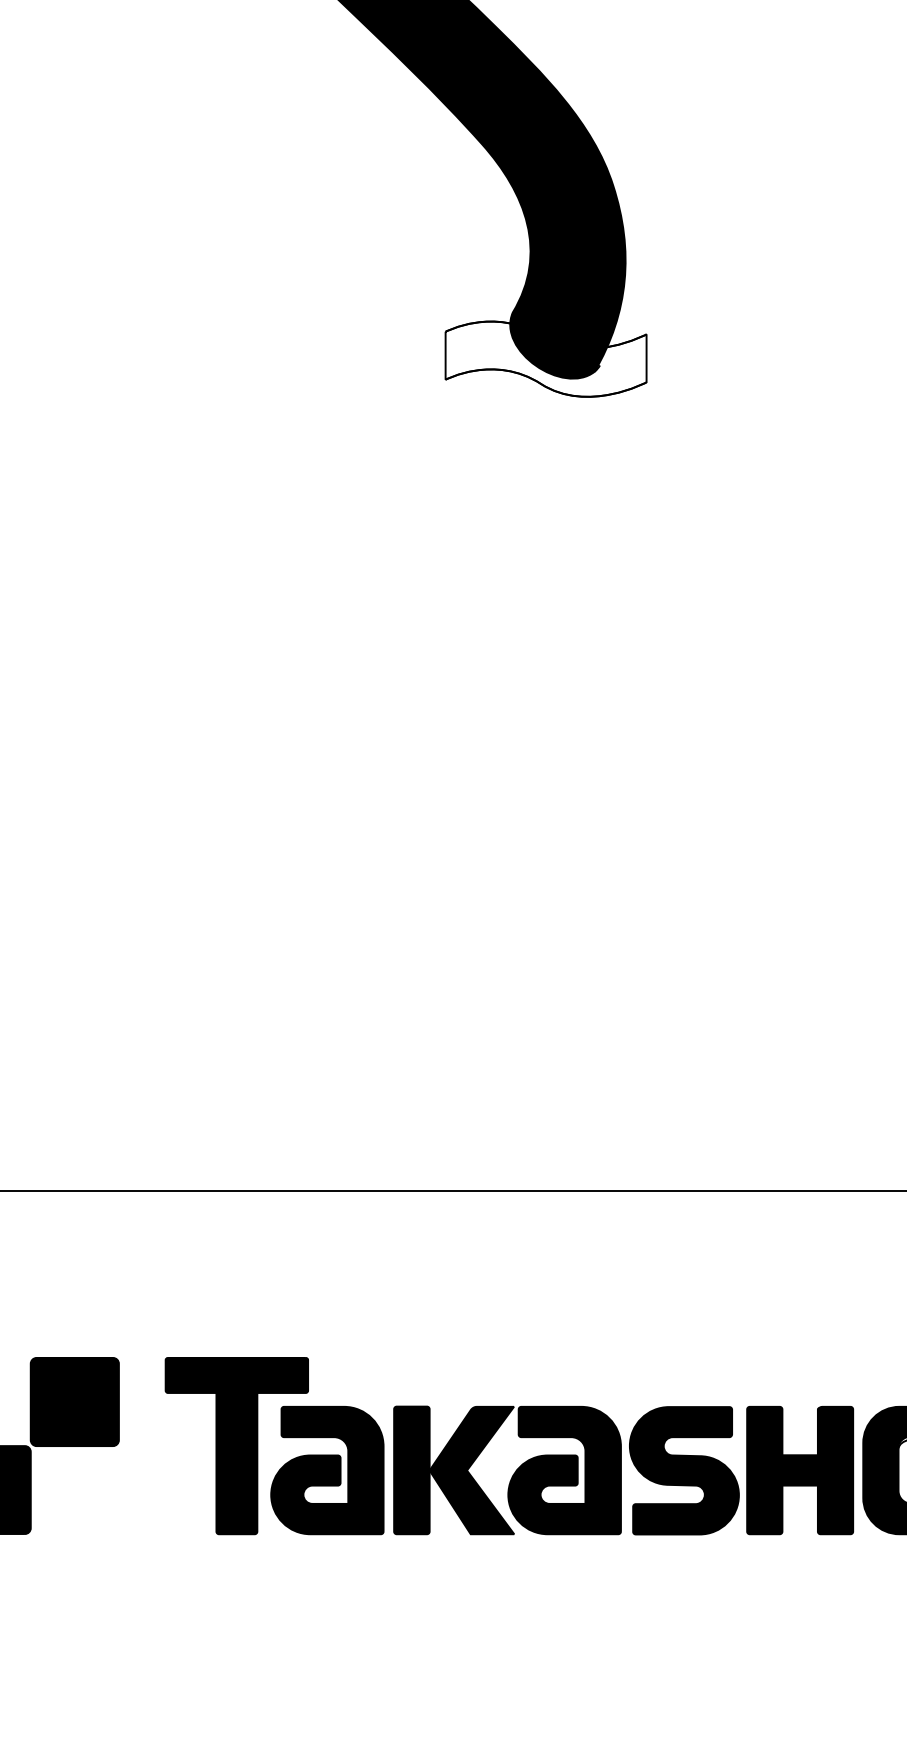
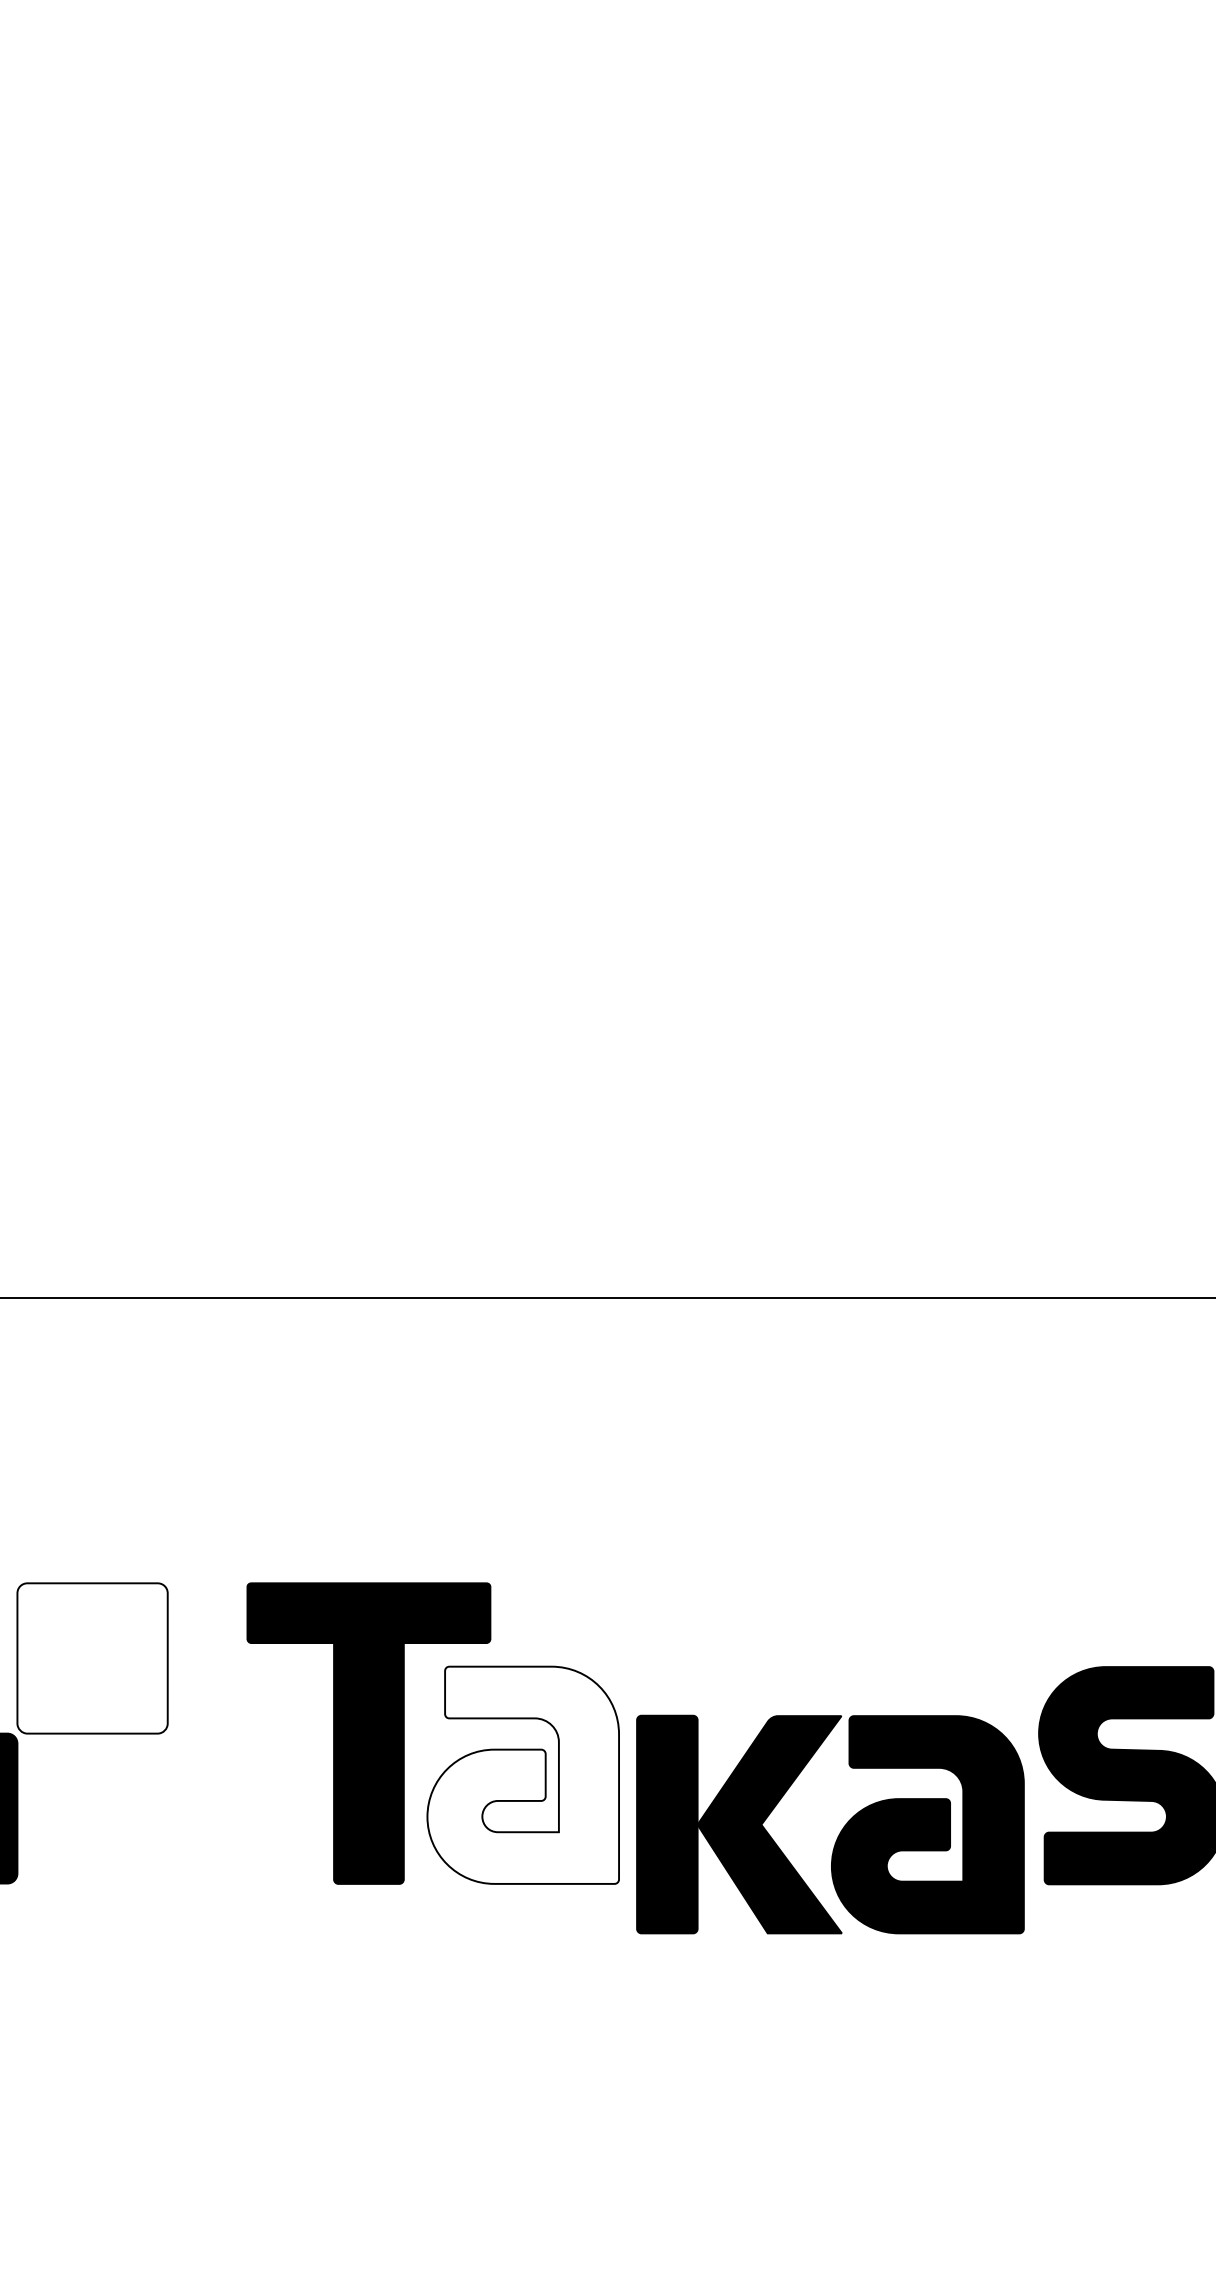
fill: (74, 1401) -> (91, 1657), removed
fill: (327, 1470) -> (523, 1775), removed
part: (513, 1473) -> (840, 1829), moved

